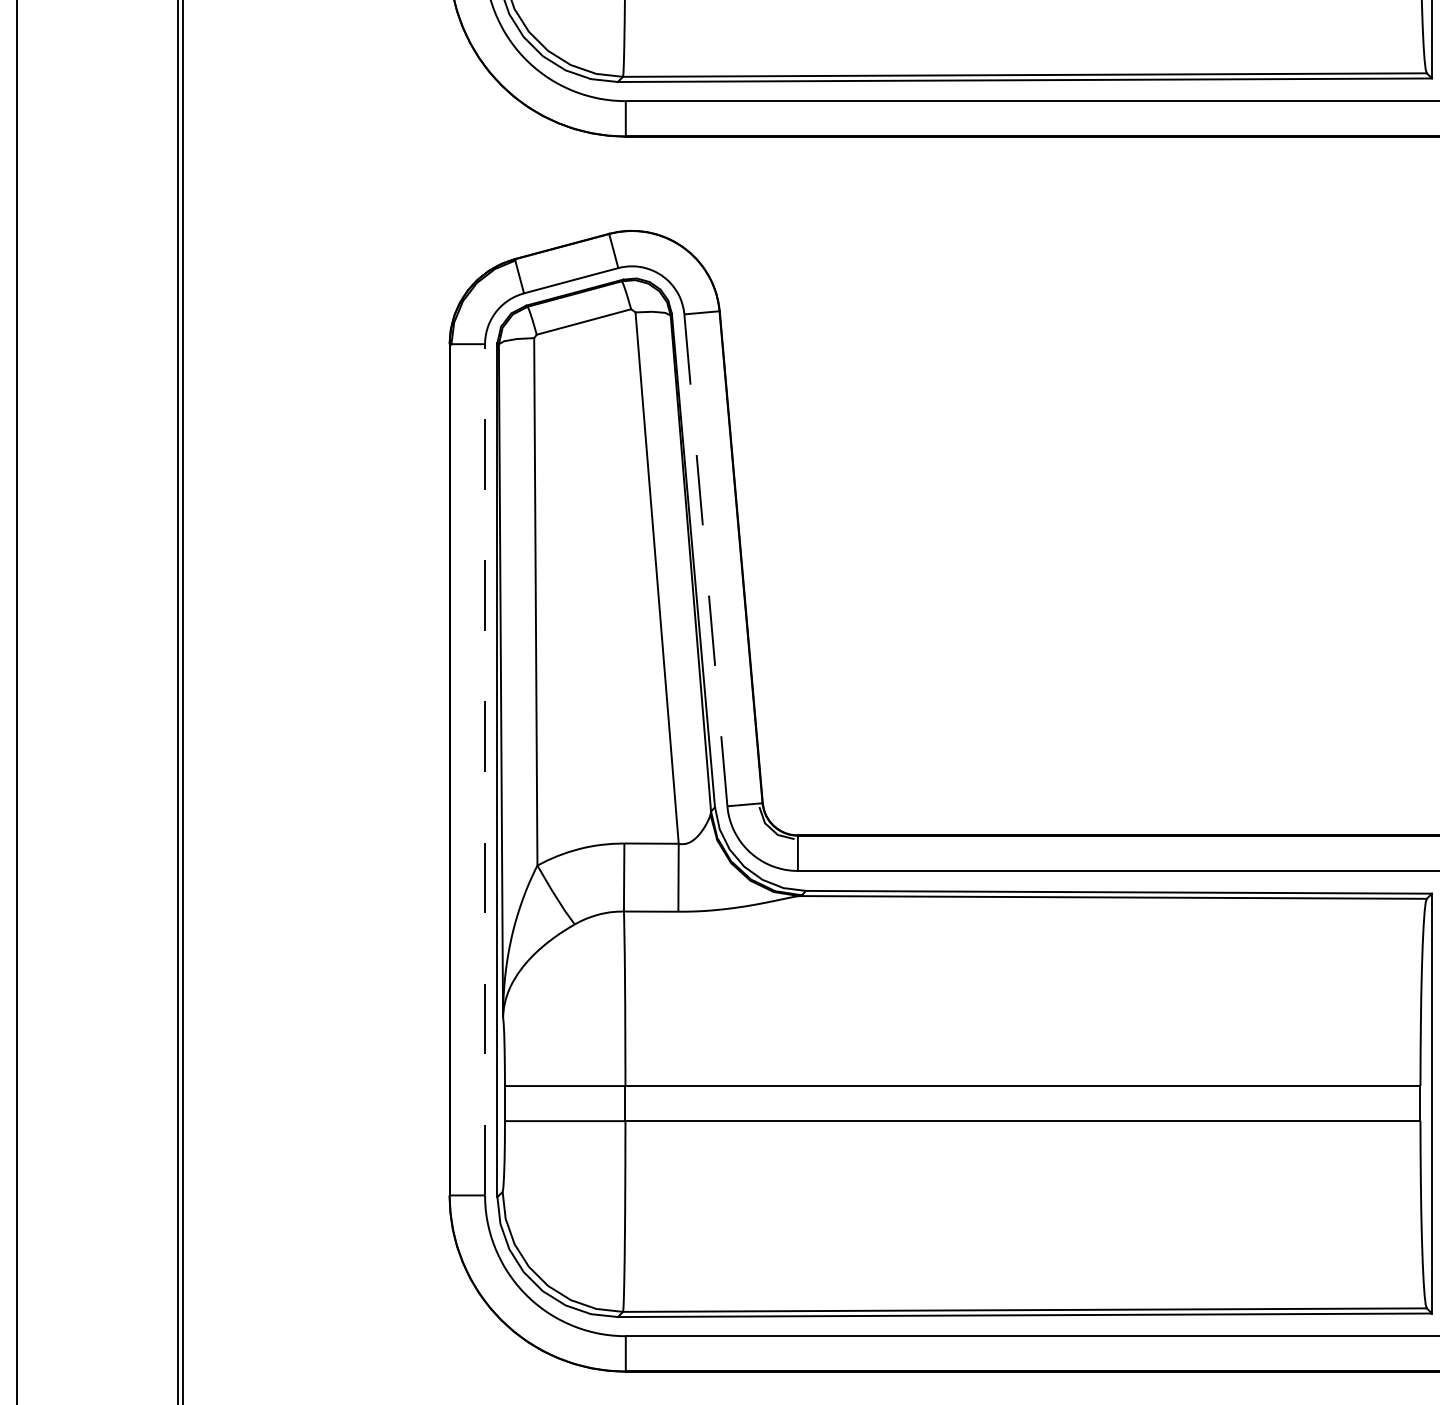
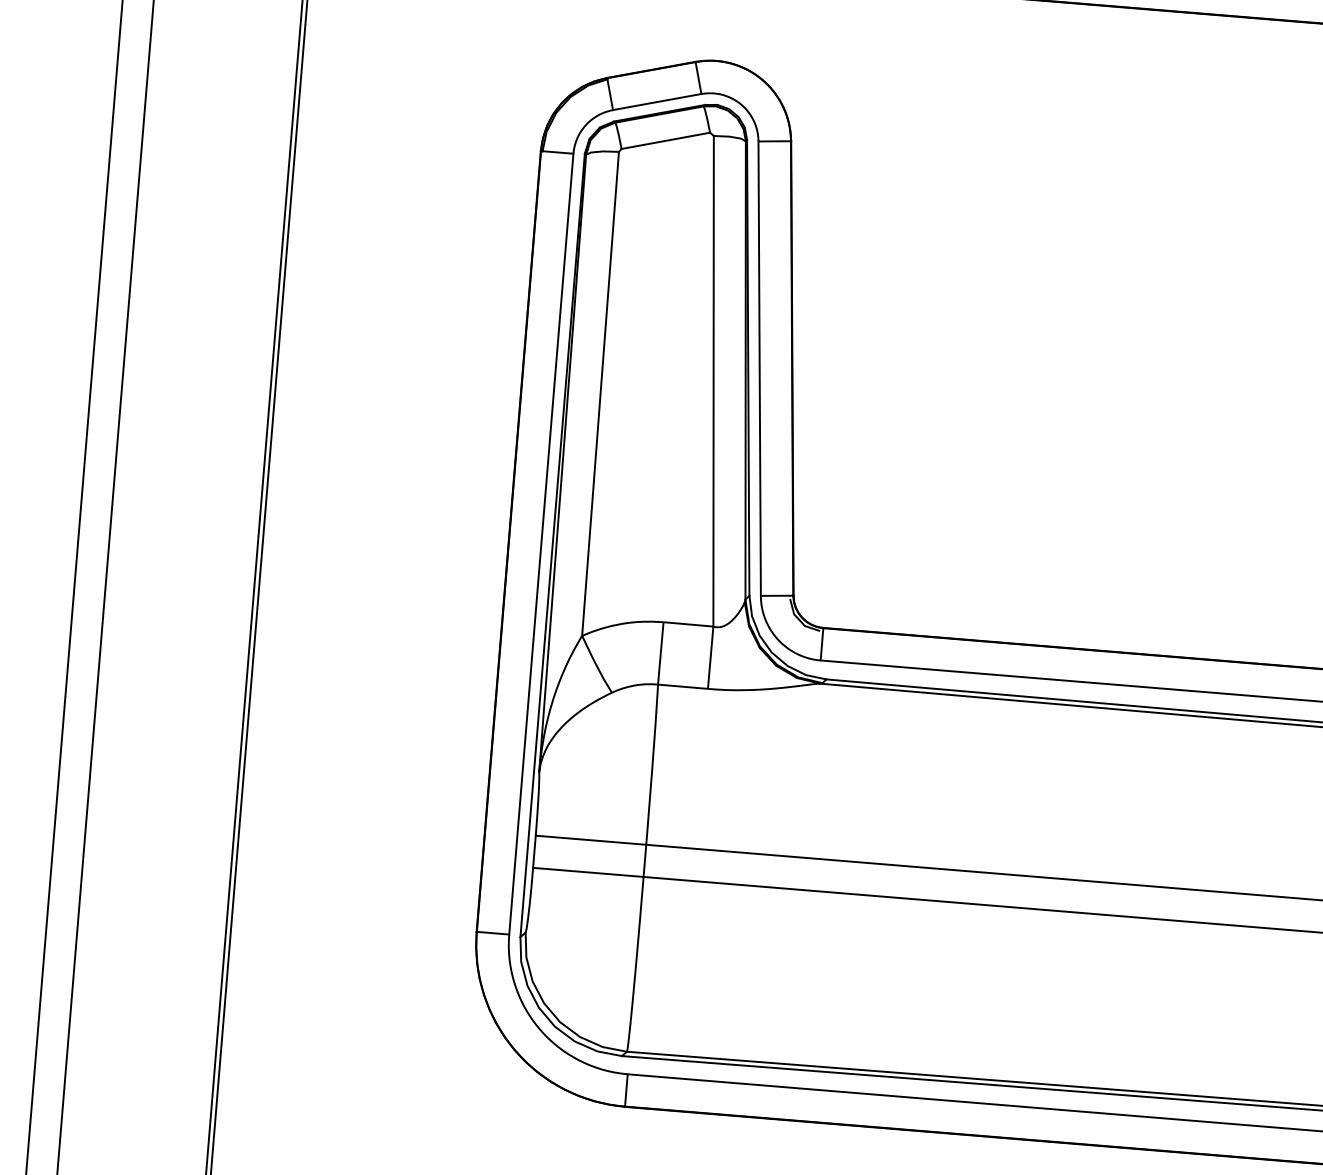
line: (705, 560) -> (759, 368), dashed -> solid
line: (485, 769) -> (541, 543), dashed -> solid

